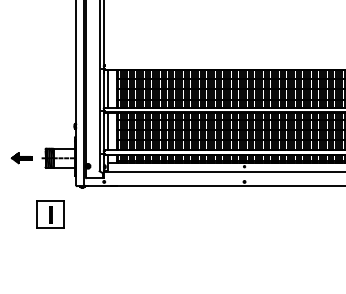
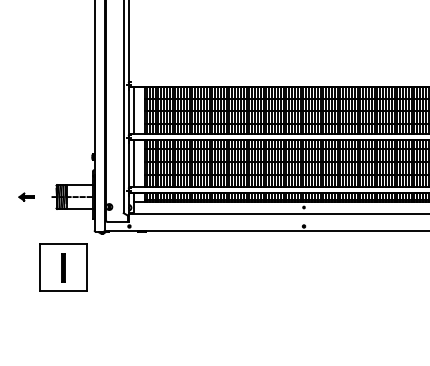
part: (21, 158) -> (26, 197), size x0.6
part: (50, 214) -> (62, 266), size x1.4

